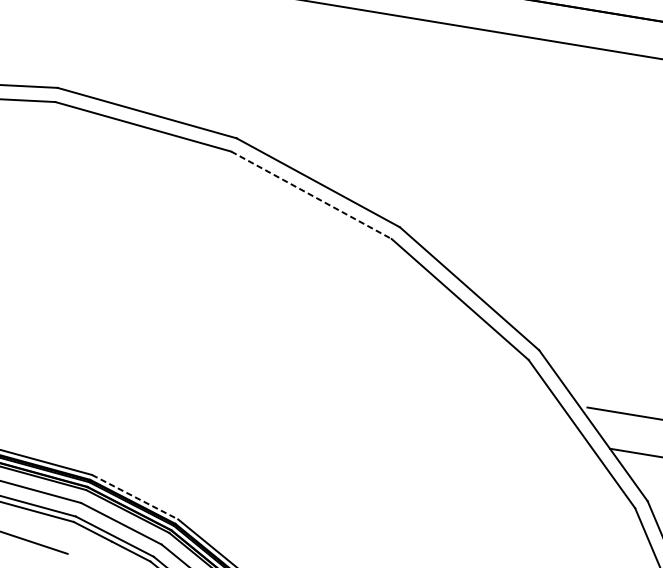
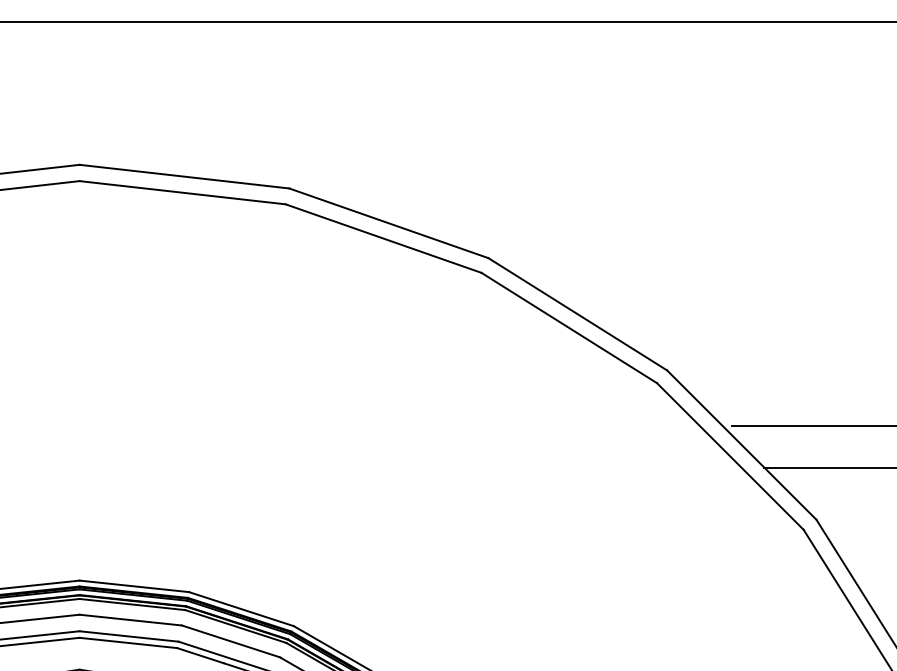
line: (311, 195) -> (383, 238), dashed -> solid
line: (135, 497) -> (241, 609), dashed -> solid

